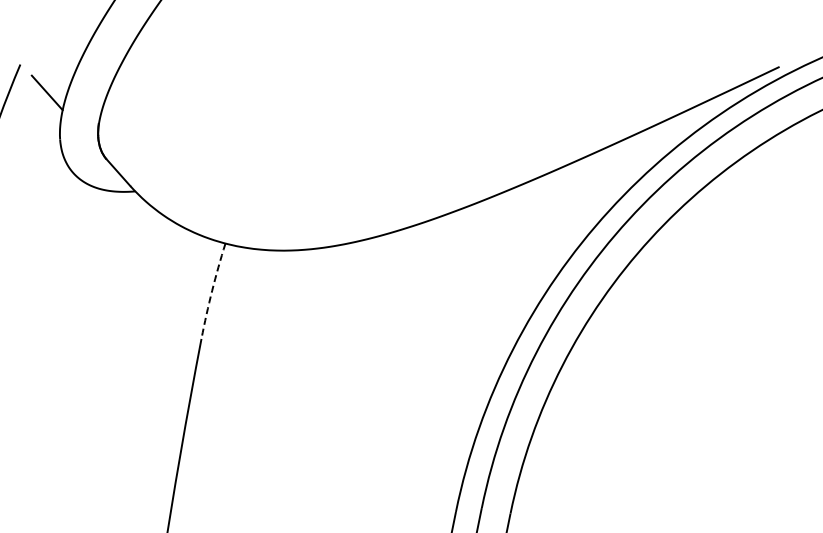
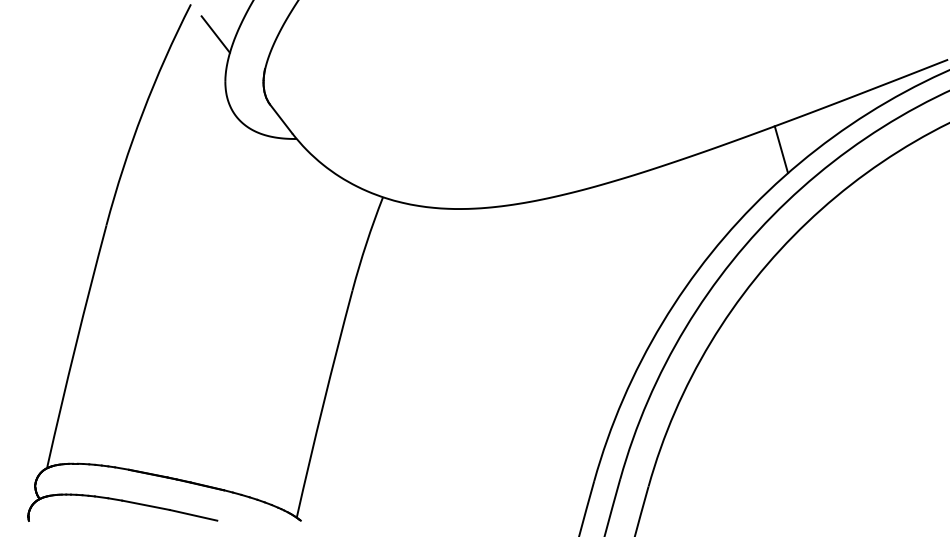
line: (619, 168) -> (781, 149), added
arc: (212, 290) -> (366, 243), dashed -> solid

